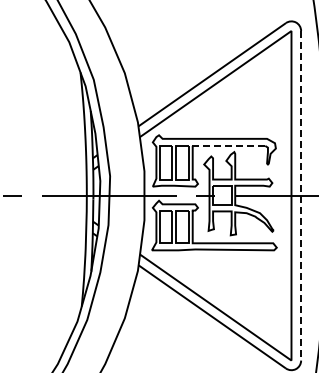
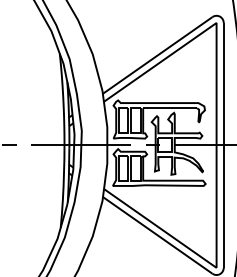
line: (229, 145) -> (170, 108), dashed -> solid
line: (301, 195) -> (224, 145), dashed -> solid

